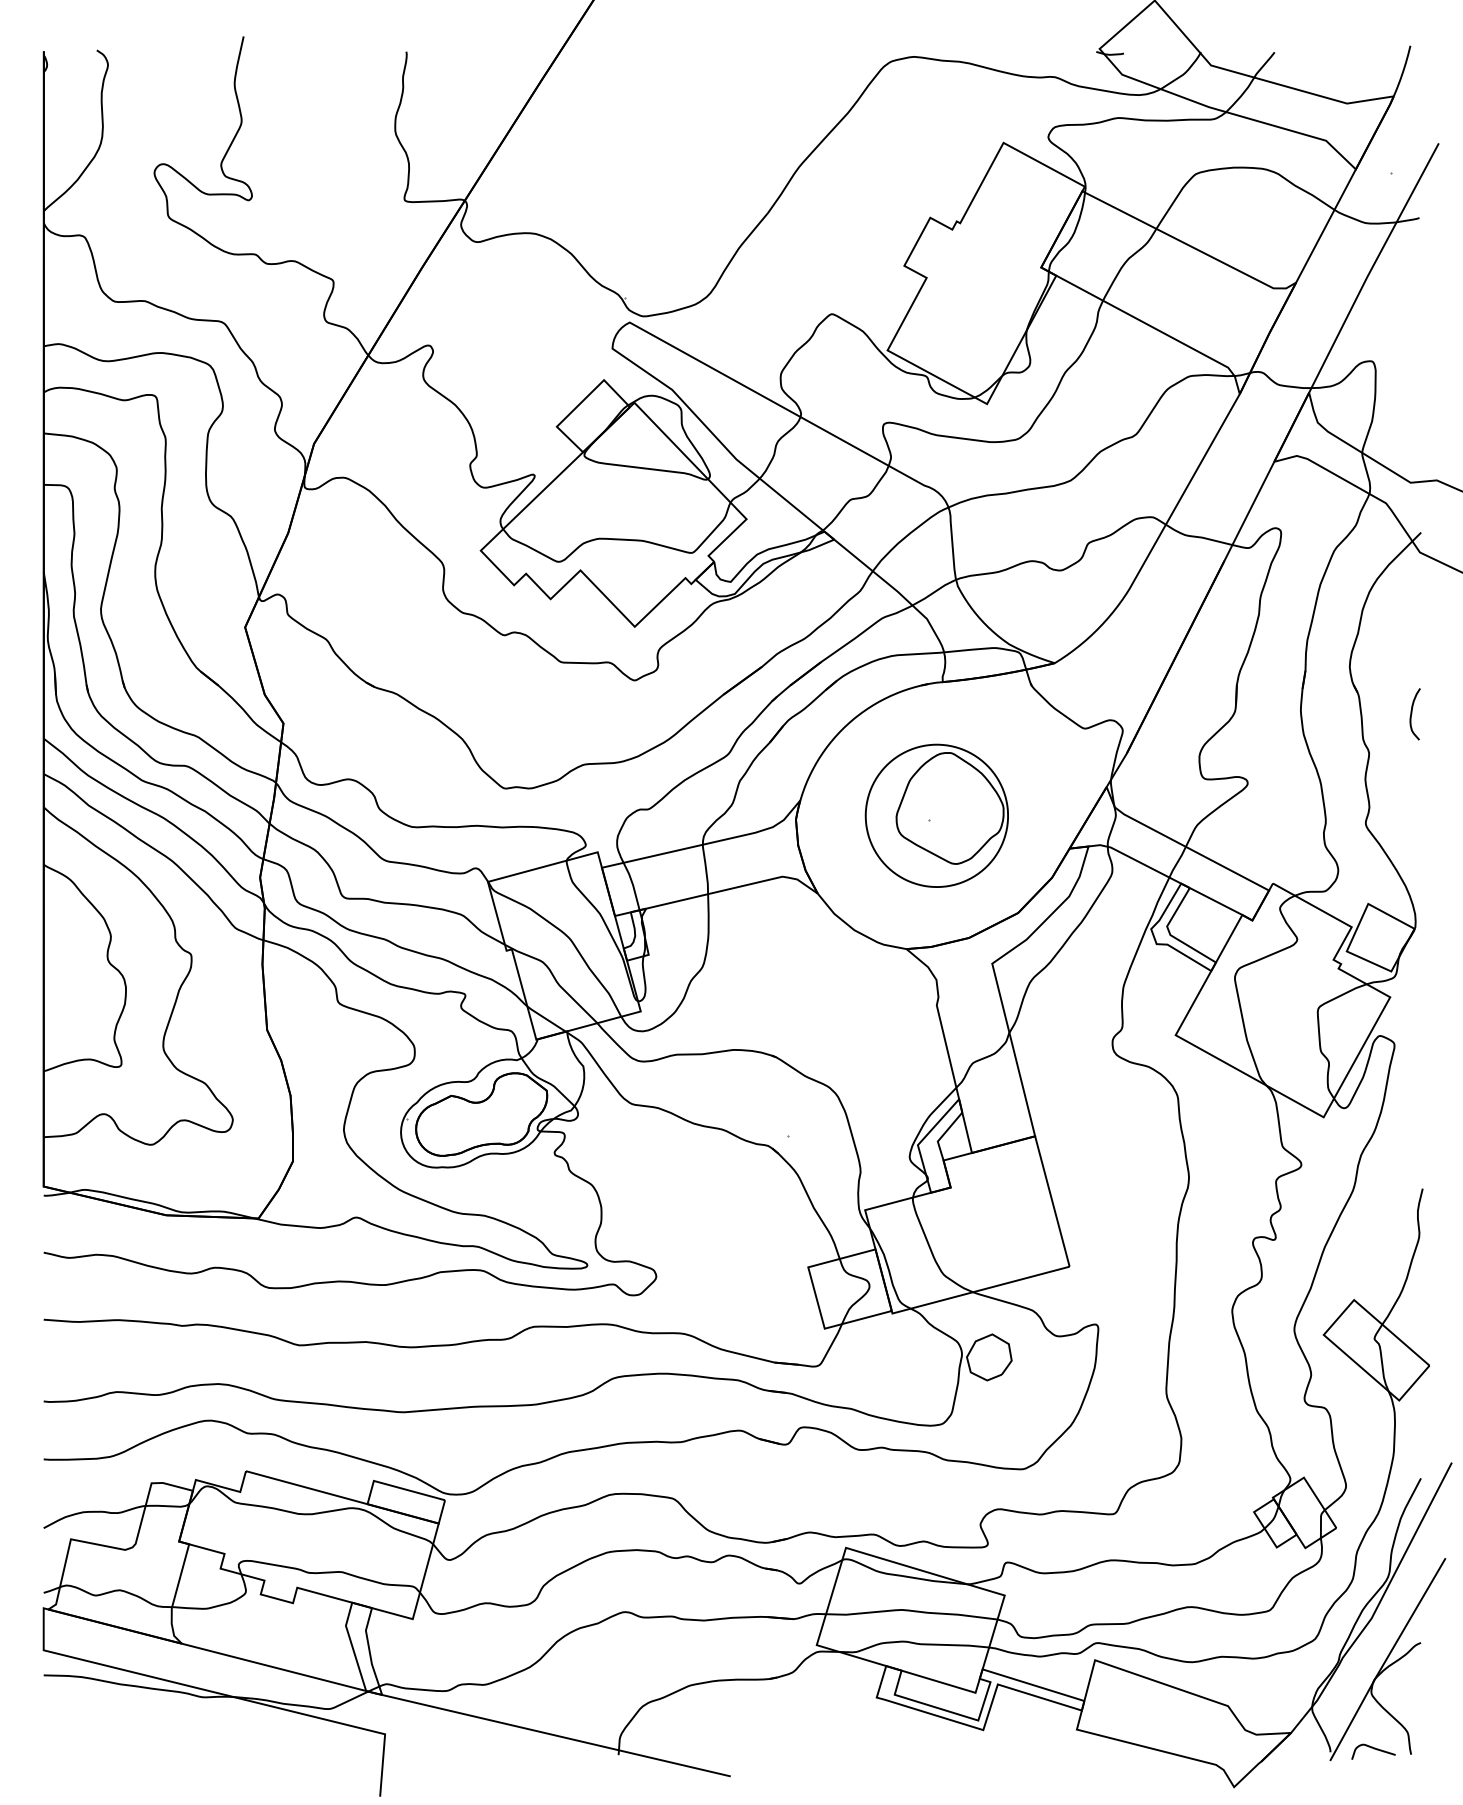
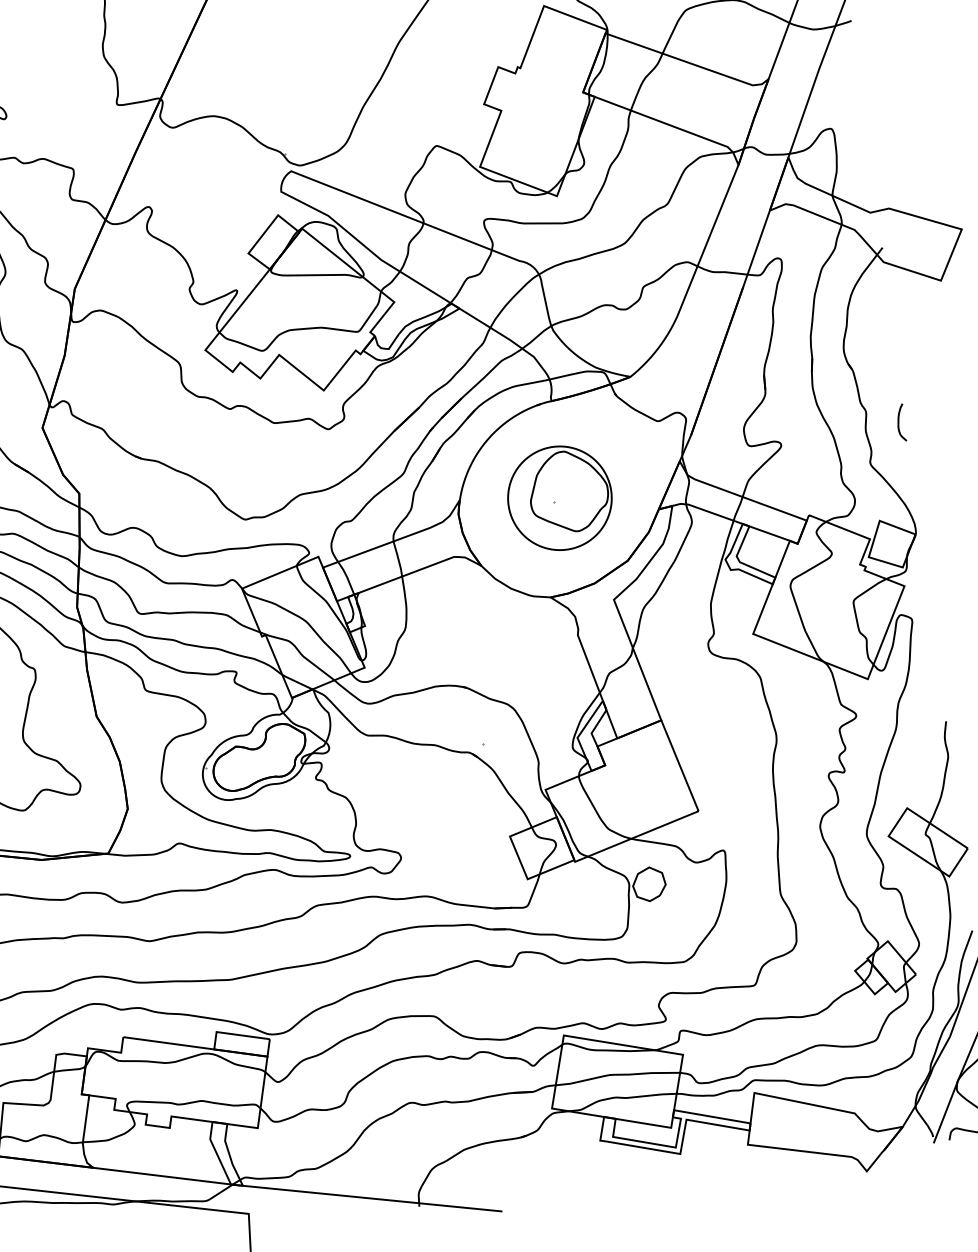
curve: (1412, 714) -> (899, 423), moved

